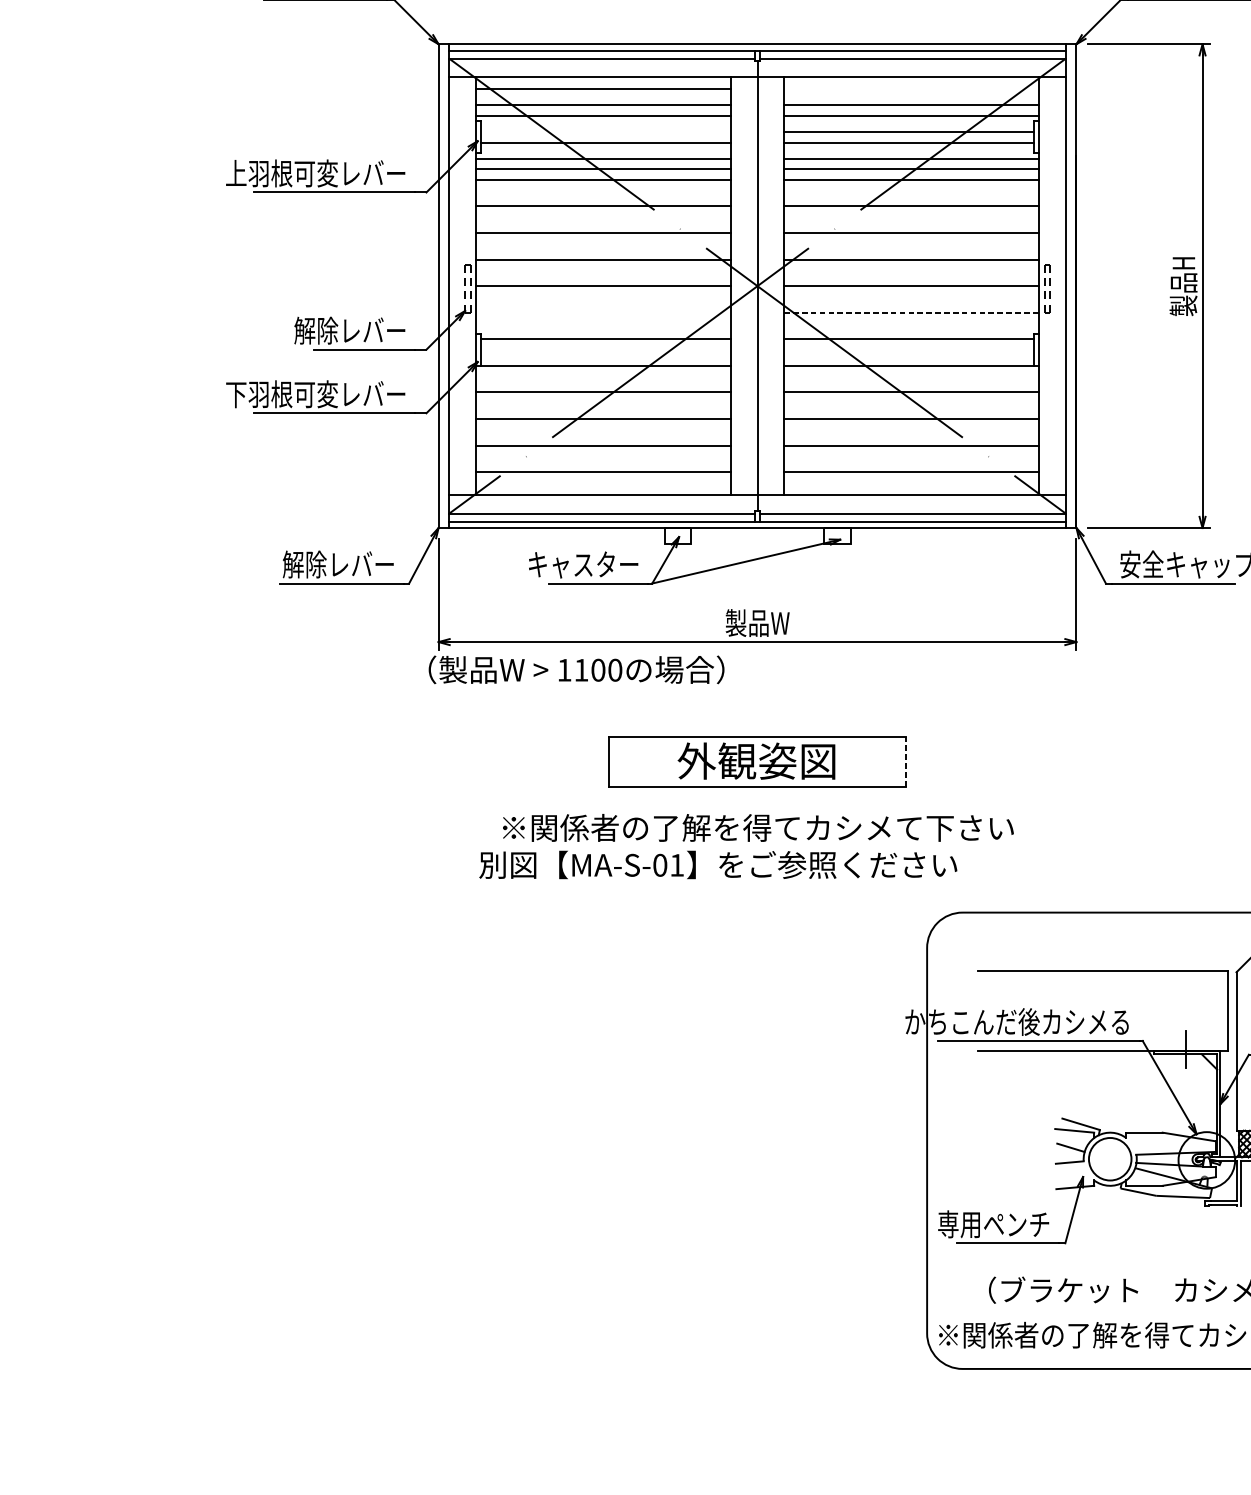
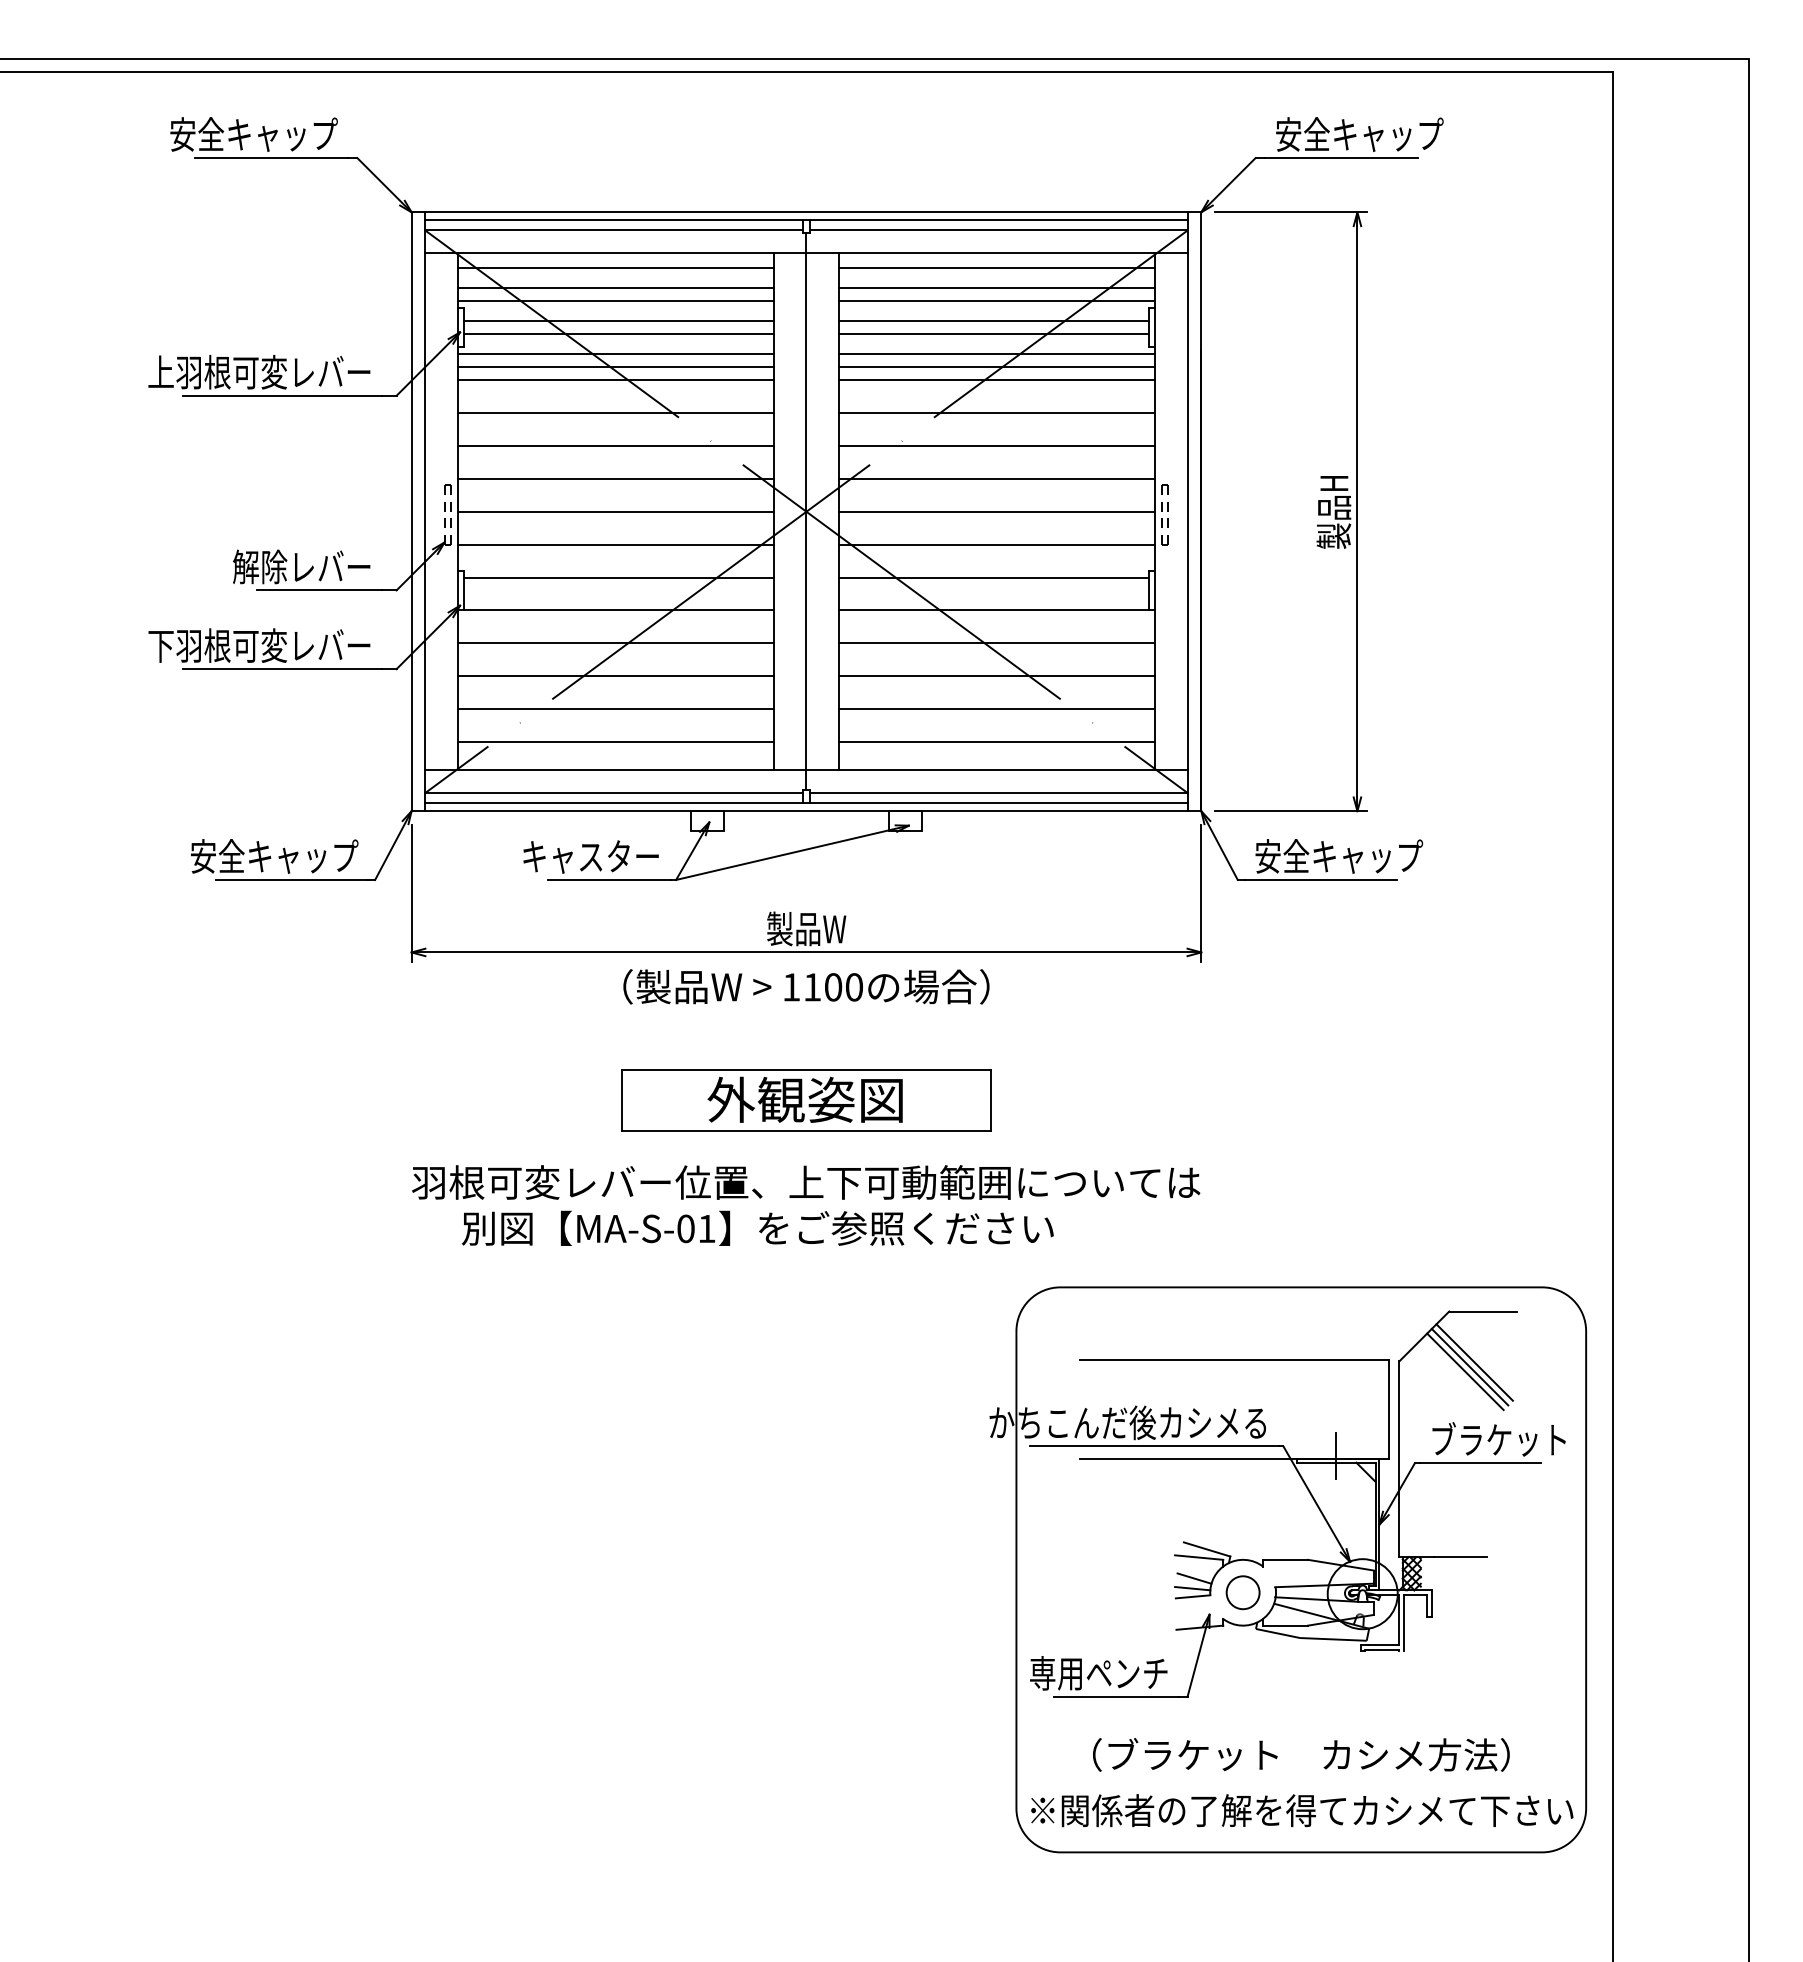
line: (911, 89) -> (997, 268), added
line: (605, 131) -> (618, 320), added
line: (603, 312) -> (615, 544), added
line: (911, 312) -> (997, 544), dashed -> solid
text: (327, 564) -> (274, 856), 解除レバー -> 安全キャップ
text: (576, 669) -> (806, 986), moved
line: (906, 761) -> (990, 1100), dashed -> solid
text: (757, 827) -> (806, 1182), ※関係者の了解を得てカシメて下さい -> 羽根可変レバー位置、上下可動範囲については
line: (1069, 1155) -> (1192, 1588), added
circle: (1109, 1159) -> (1242, 1592), size x0.62

